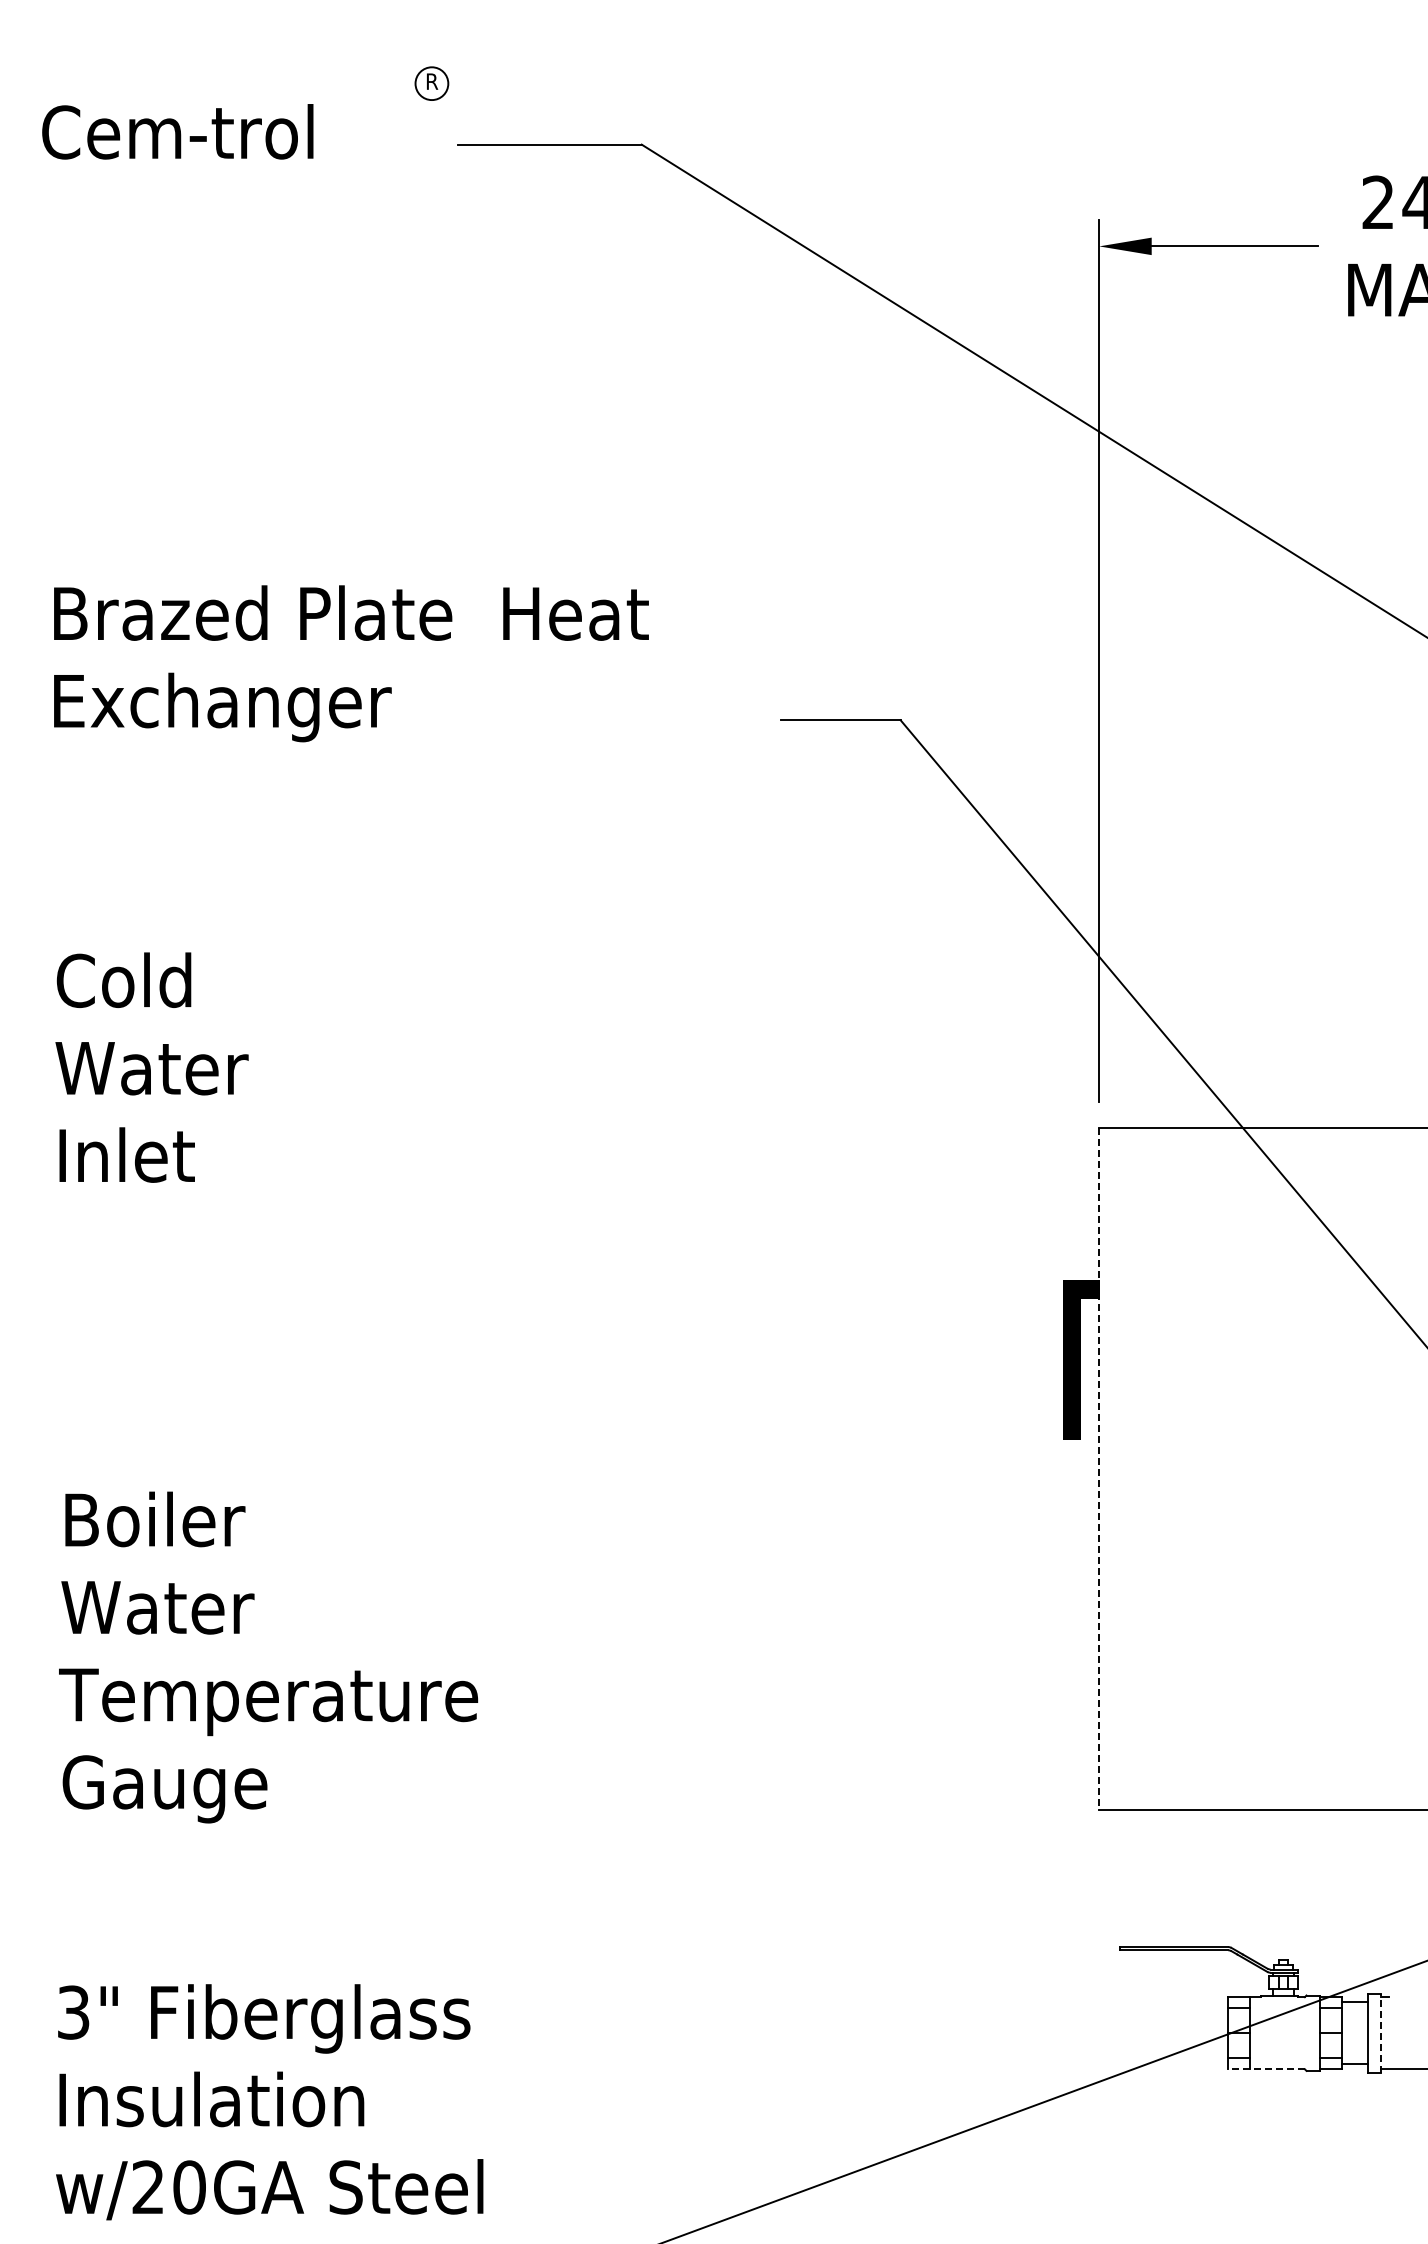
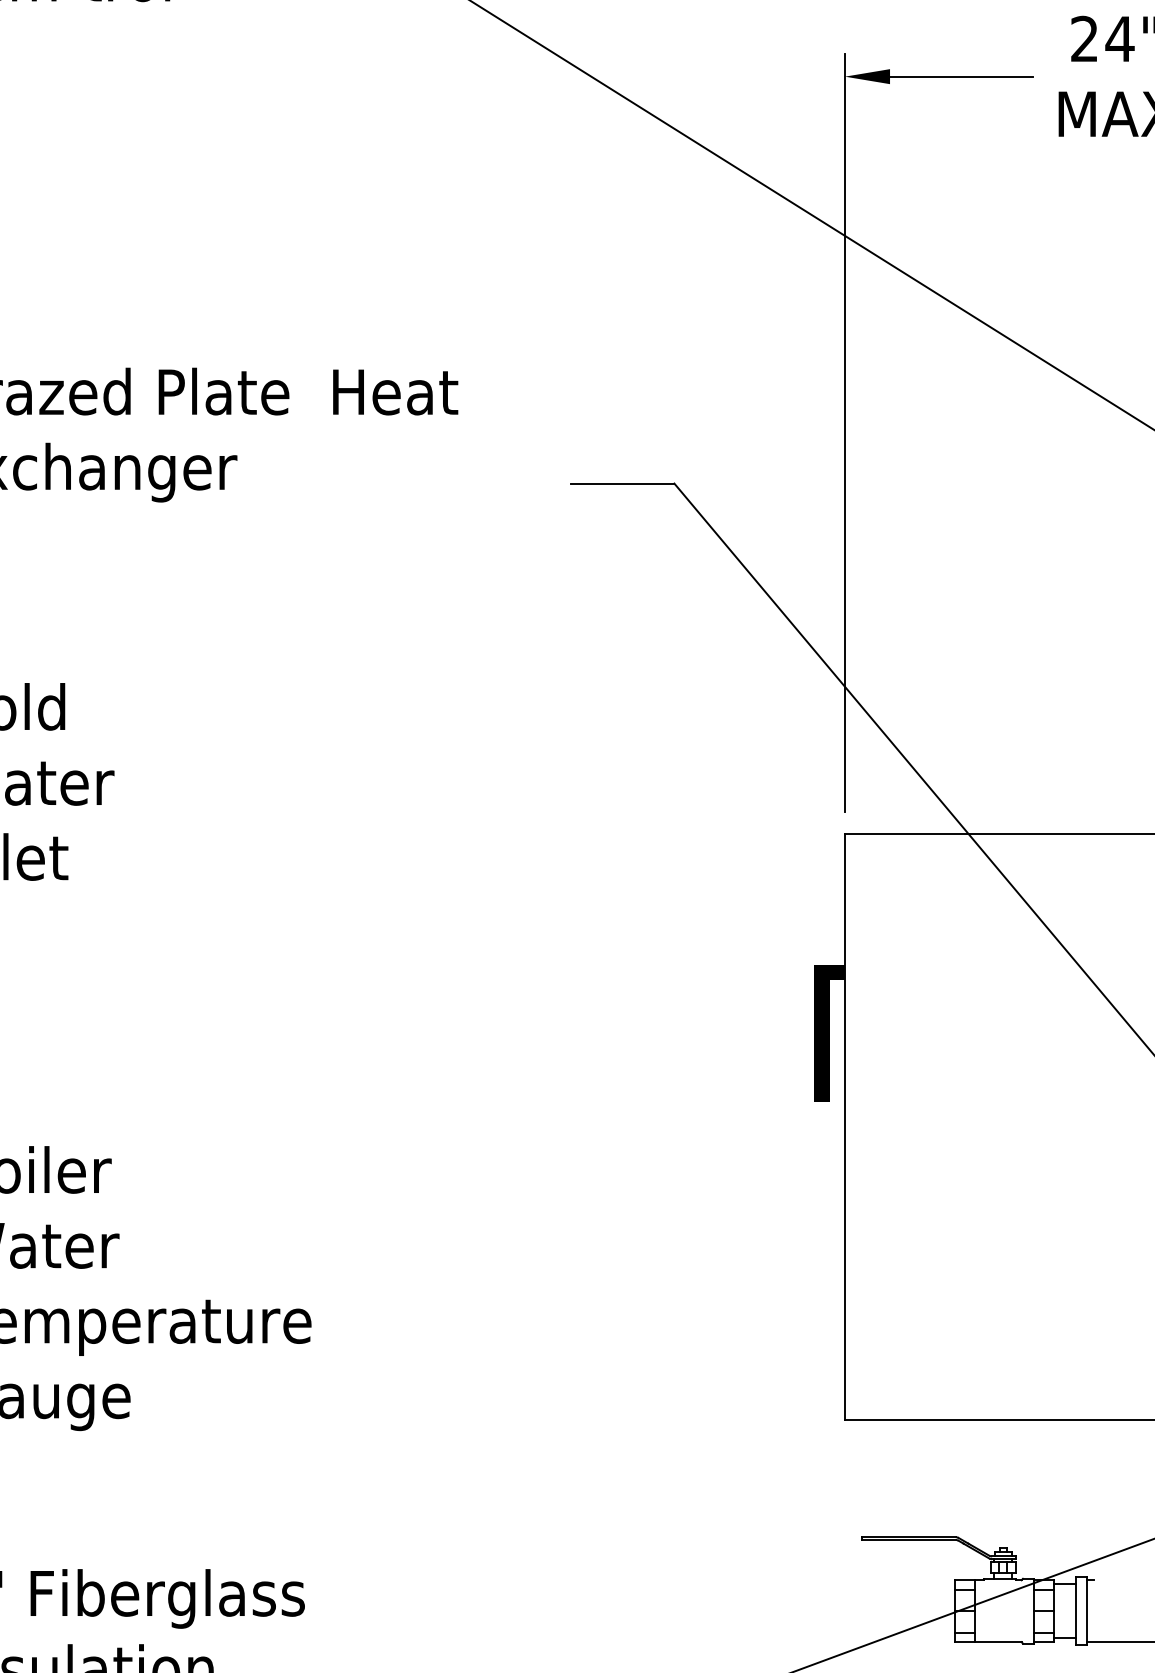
line: (1099, 1469) -> (845, 1127), dashed -> solid
line: (1381, 2032) -> (1087, 1610), dashed -> solid
line: (1266, 2069) -> (988, 1642), dashed -> solid

